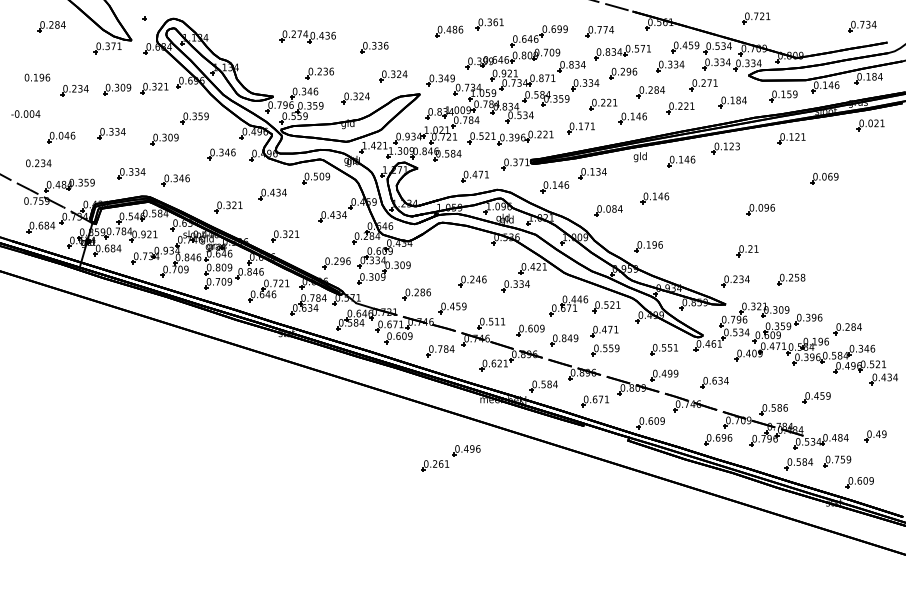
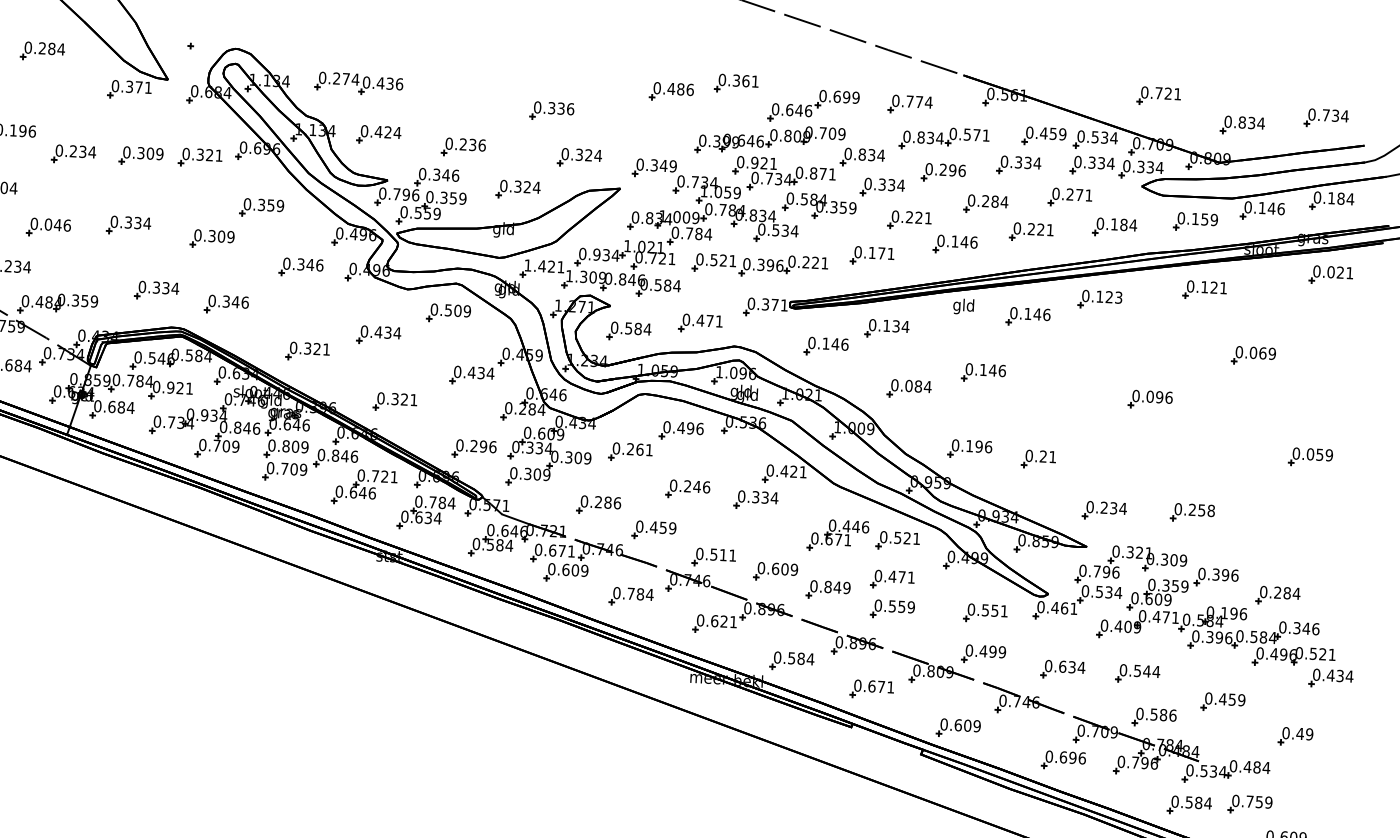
part: (809, 34) -> (1241, 126), added
part: (307, 36) -> (358, 83), moved
part: (266, 68) -> (379, 135), added
part: (430, 183) -> (629, 330), added
part: (863, 240) -> (1310, 457), added
part: (747, 251) -> (1038, 460), moved
part: (762, 382) -> (1138, 673), added
part: (875, 436) -> (1295, 737), moved
part: (450, 458) -> (655, 441), moved

